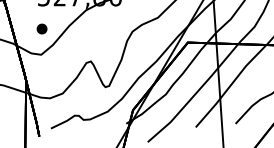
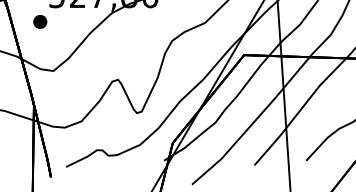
part: (41, 28) -> (39, 21), moved

